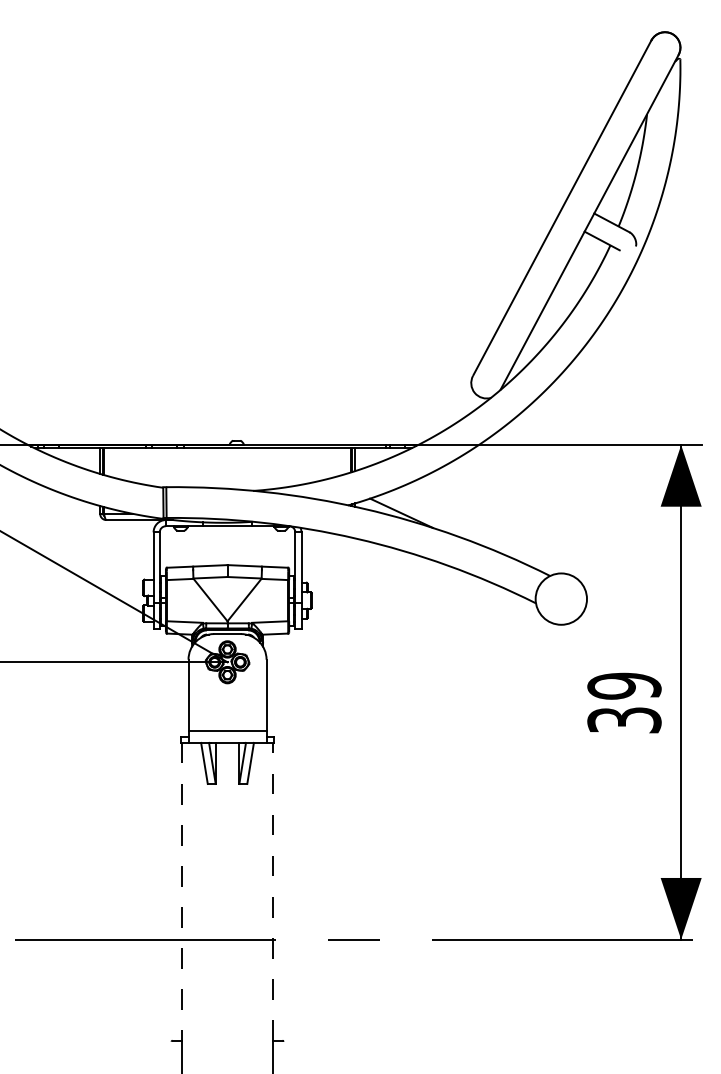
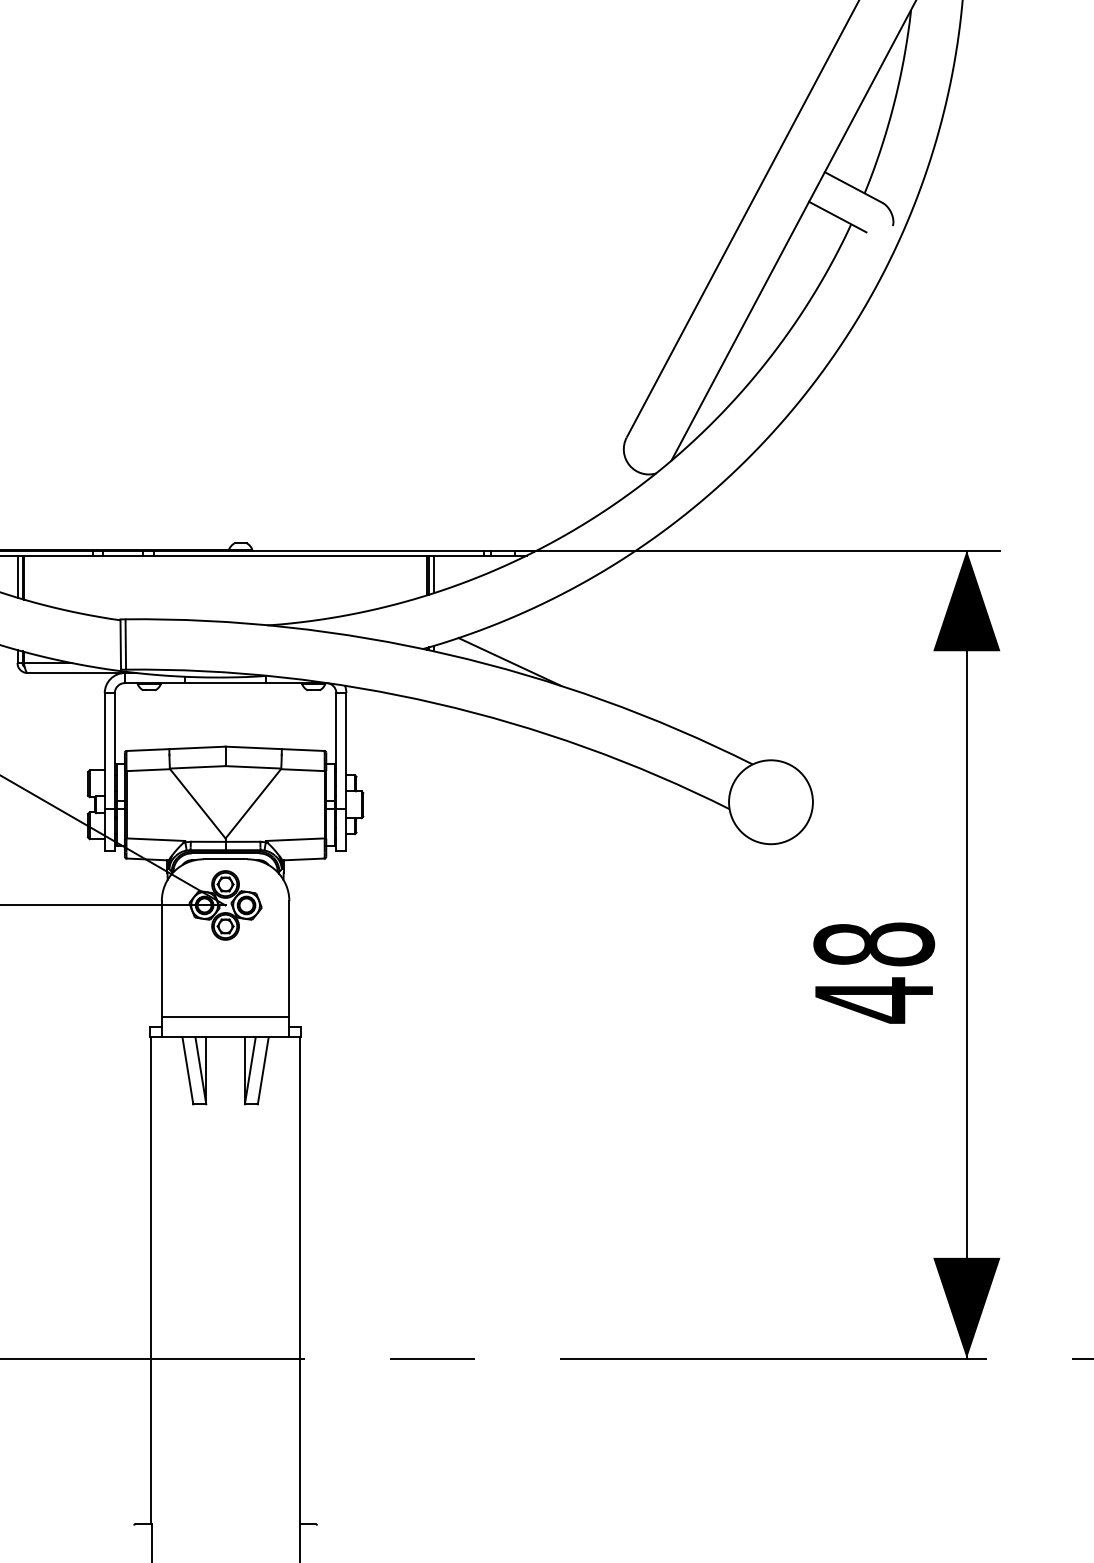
text: (624, 703) -> (874, 972), 39 -> 48
line: (181, 891) -> (150, 1279), dashed -> solid
line: (273, 891) -> (300, 1279), dashed -> solid

